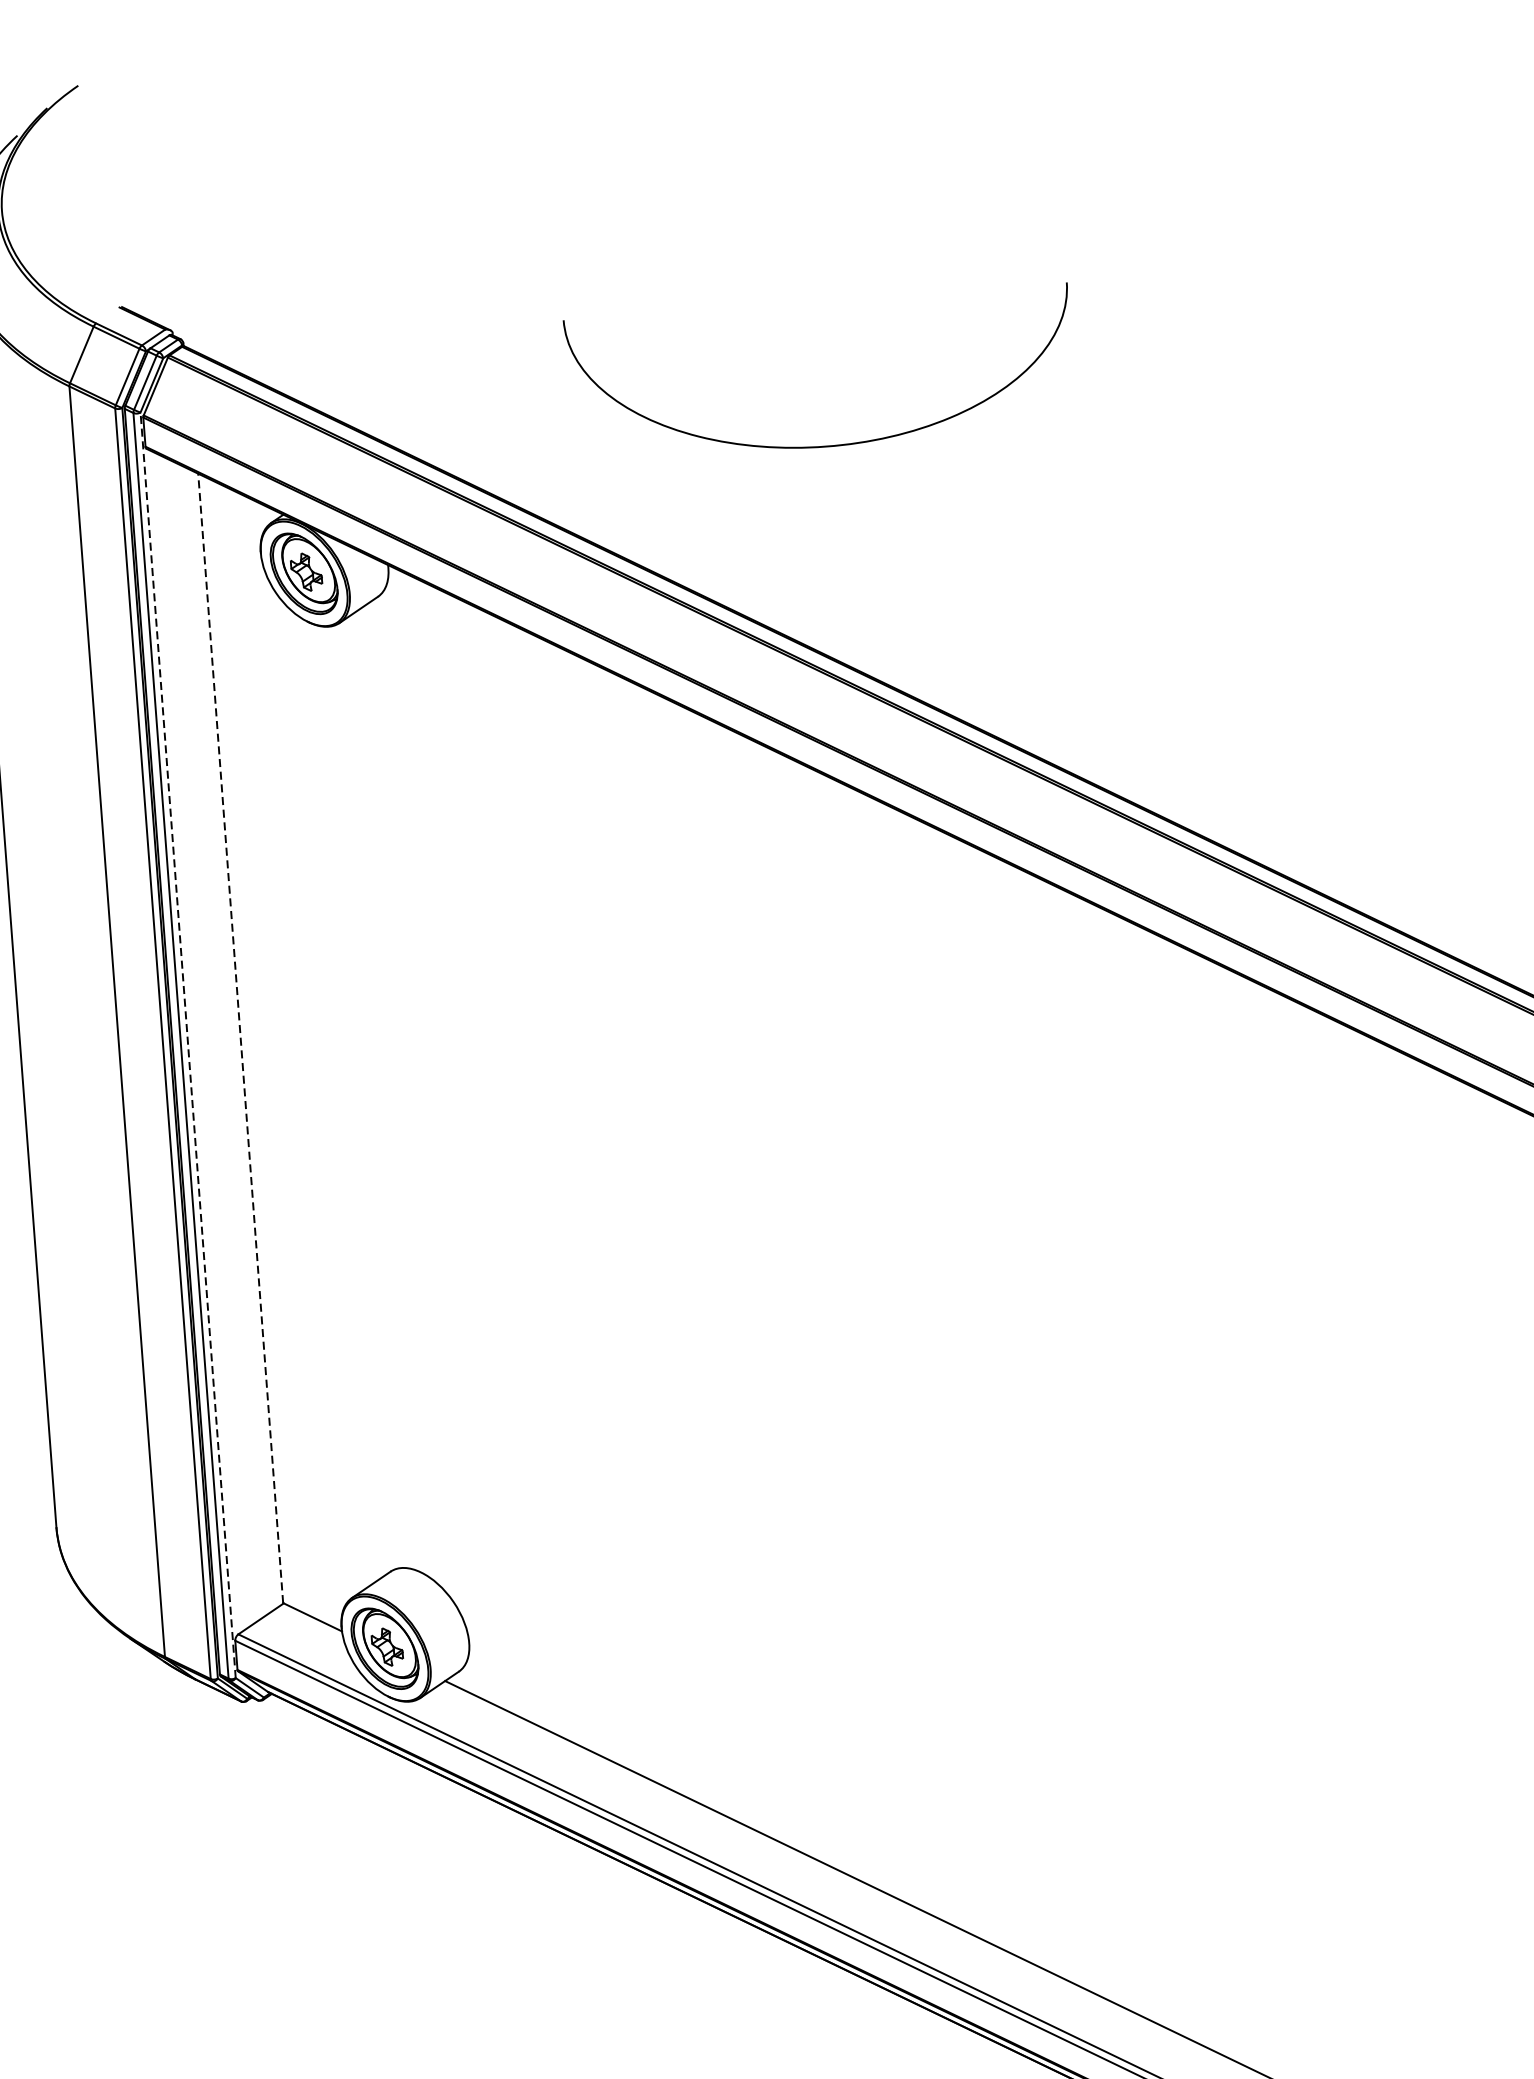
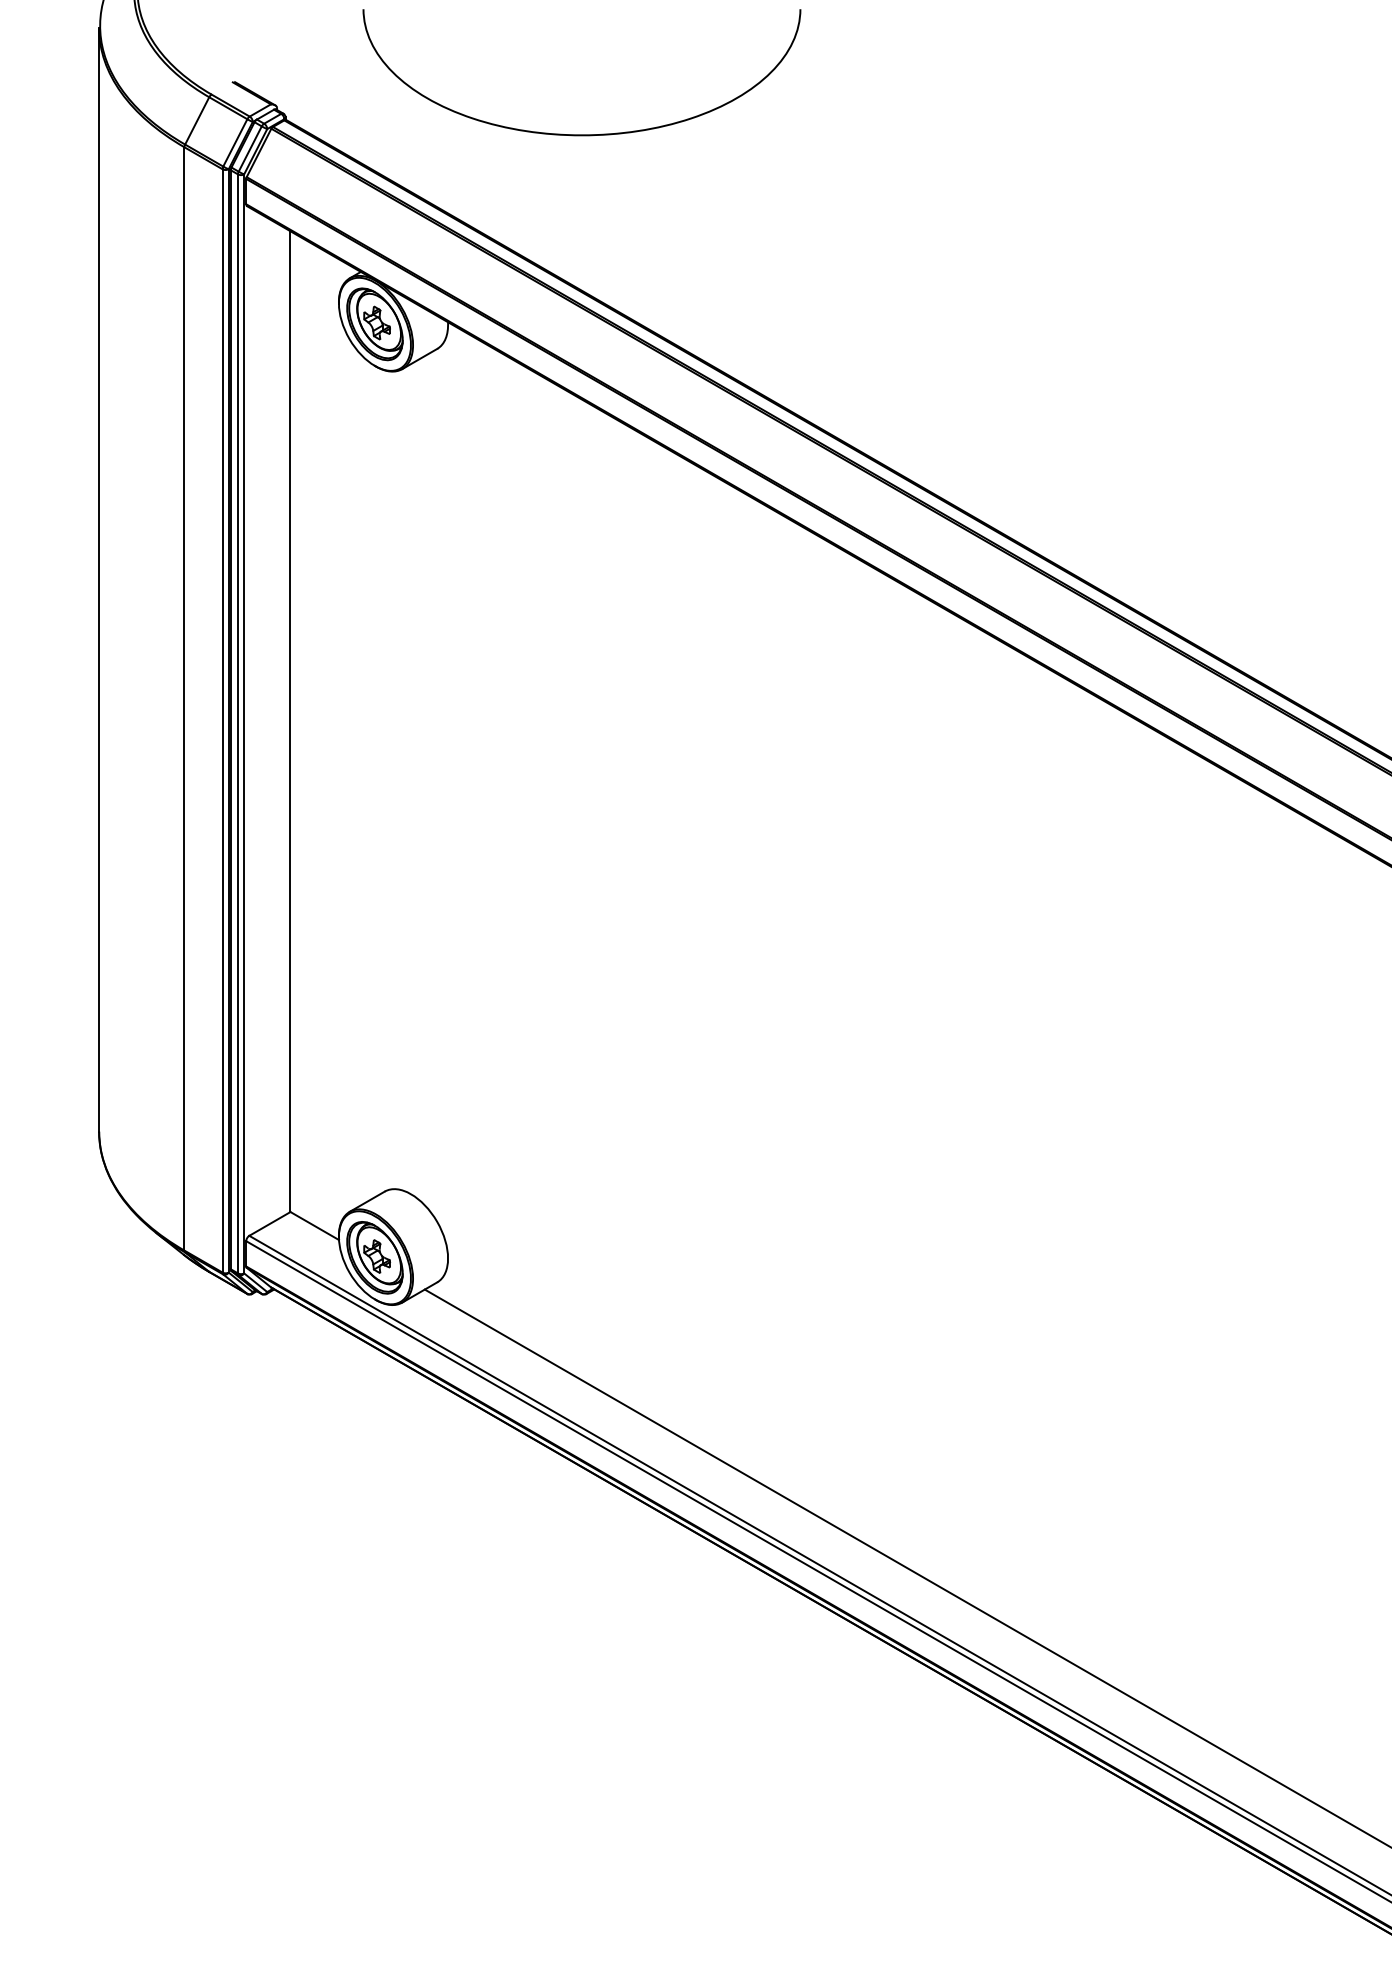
curve: (825, 445) -> (581, 134), moved
line: (241, 1037) -> (290, 720), dashed -> solid
line: (188, 1044) -> (244, 723), dashed -> solid

